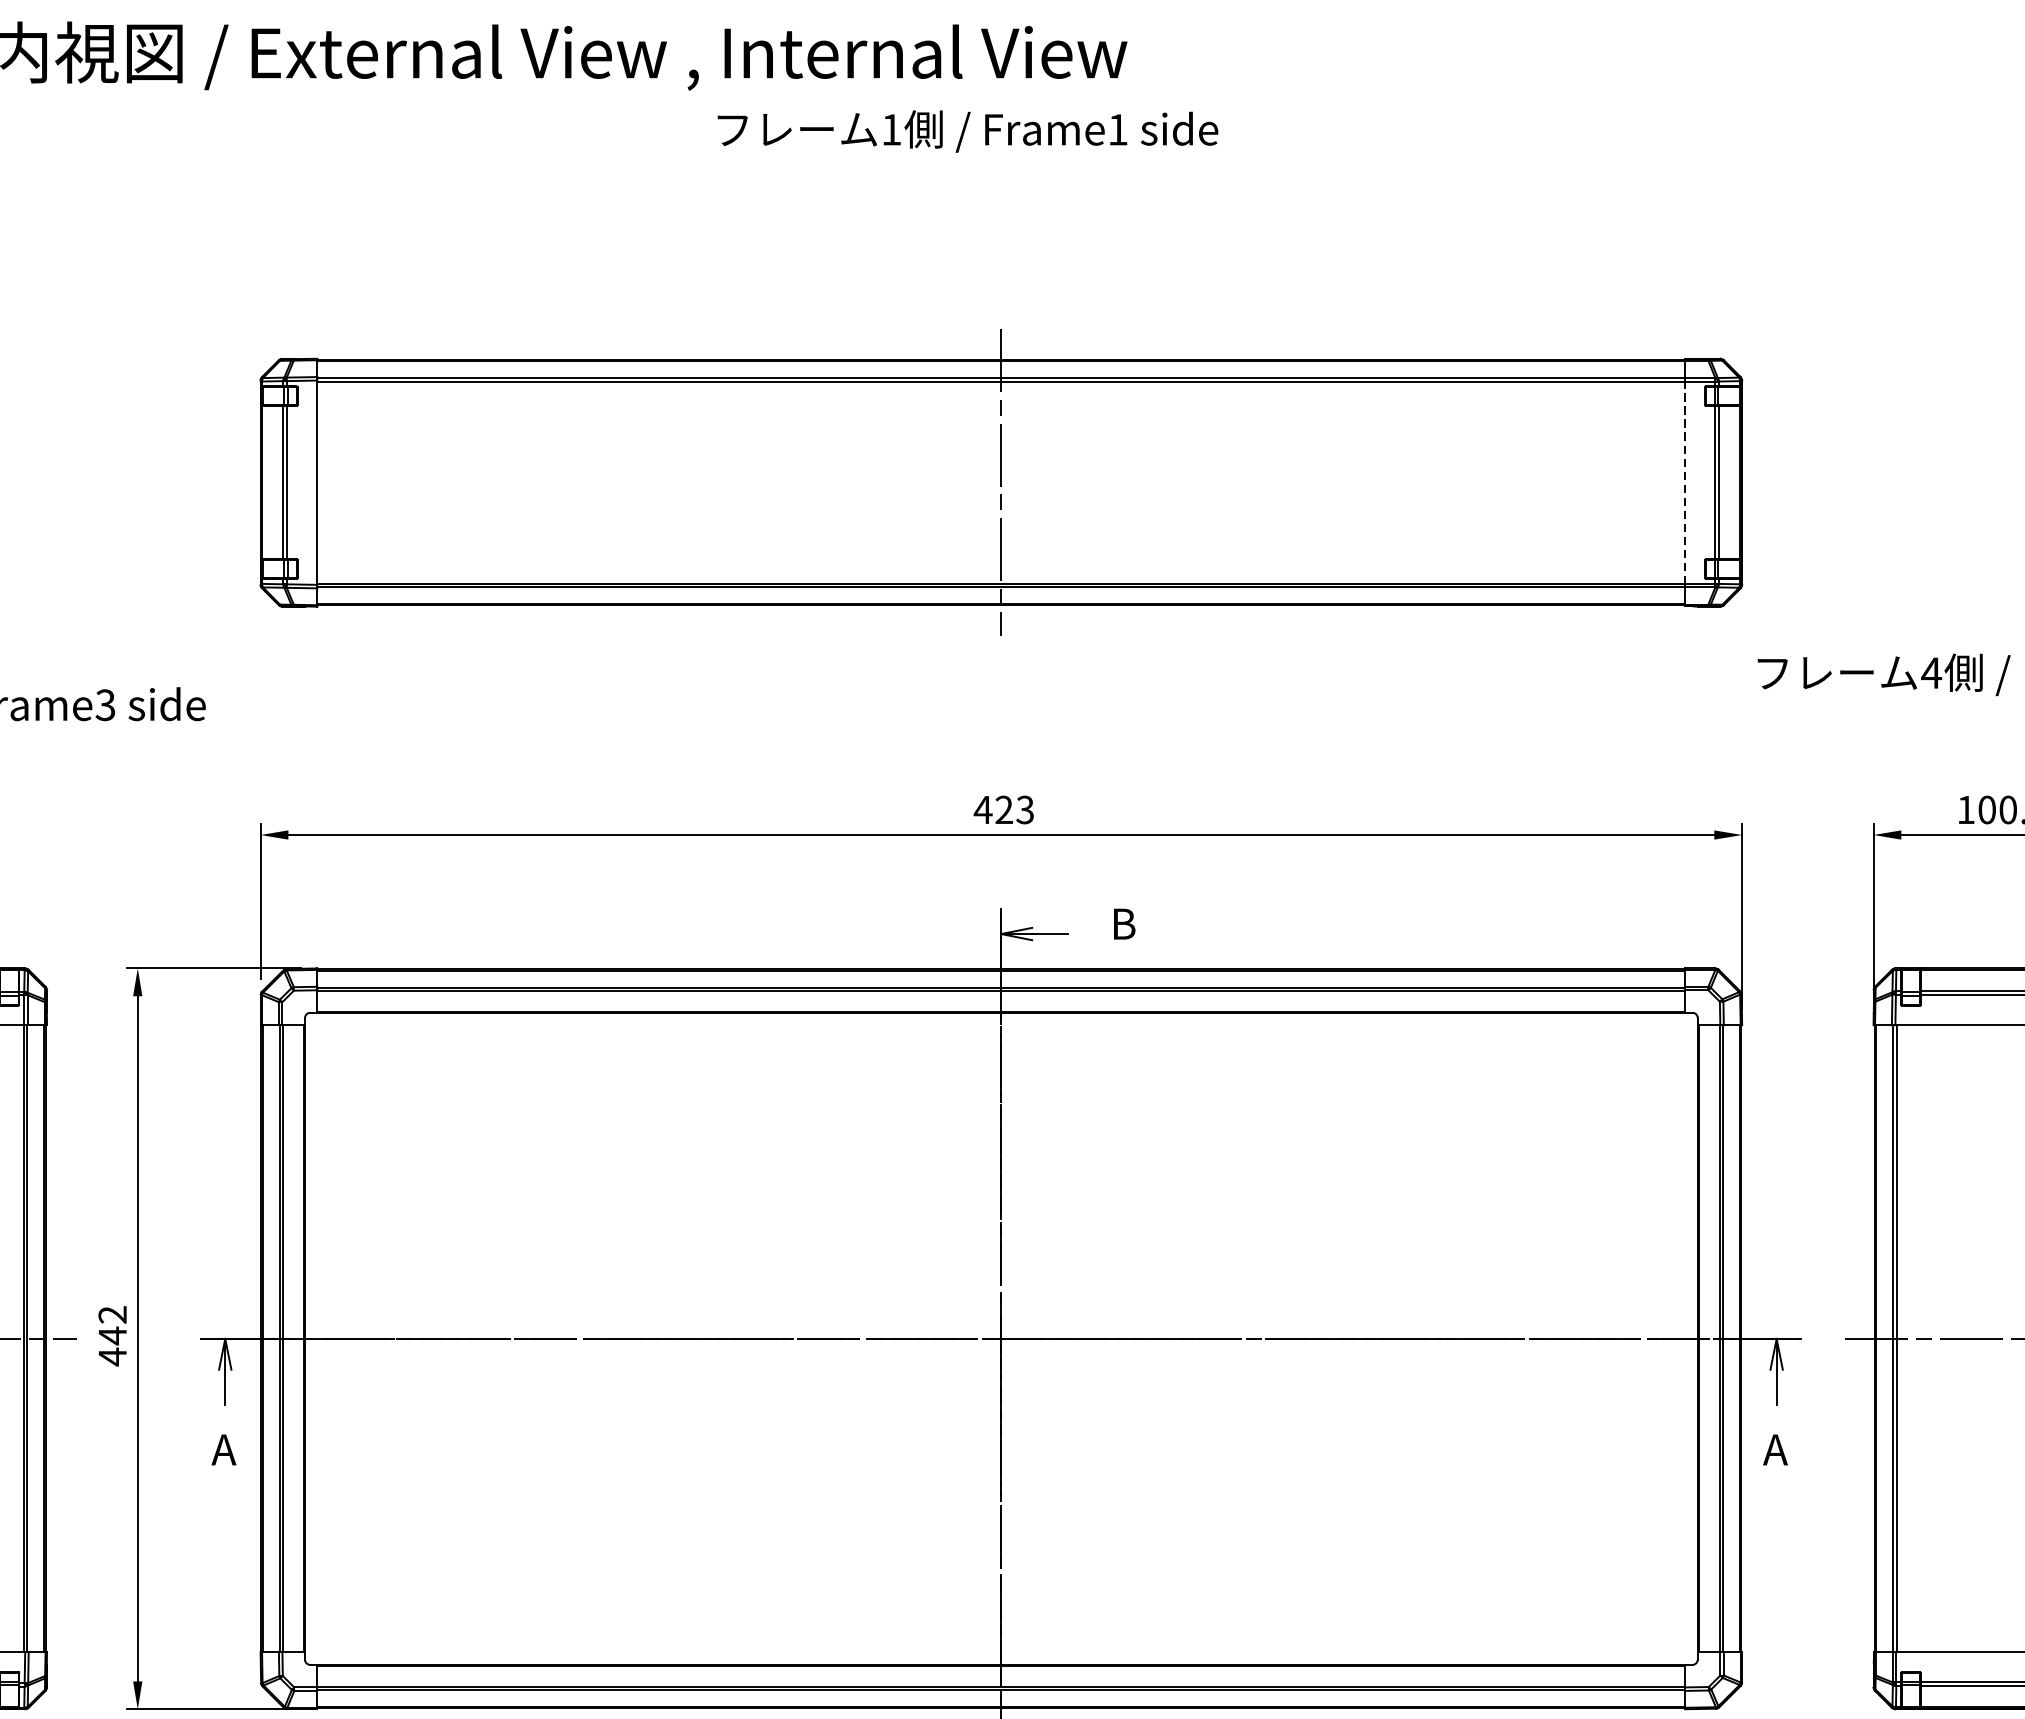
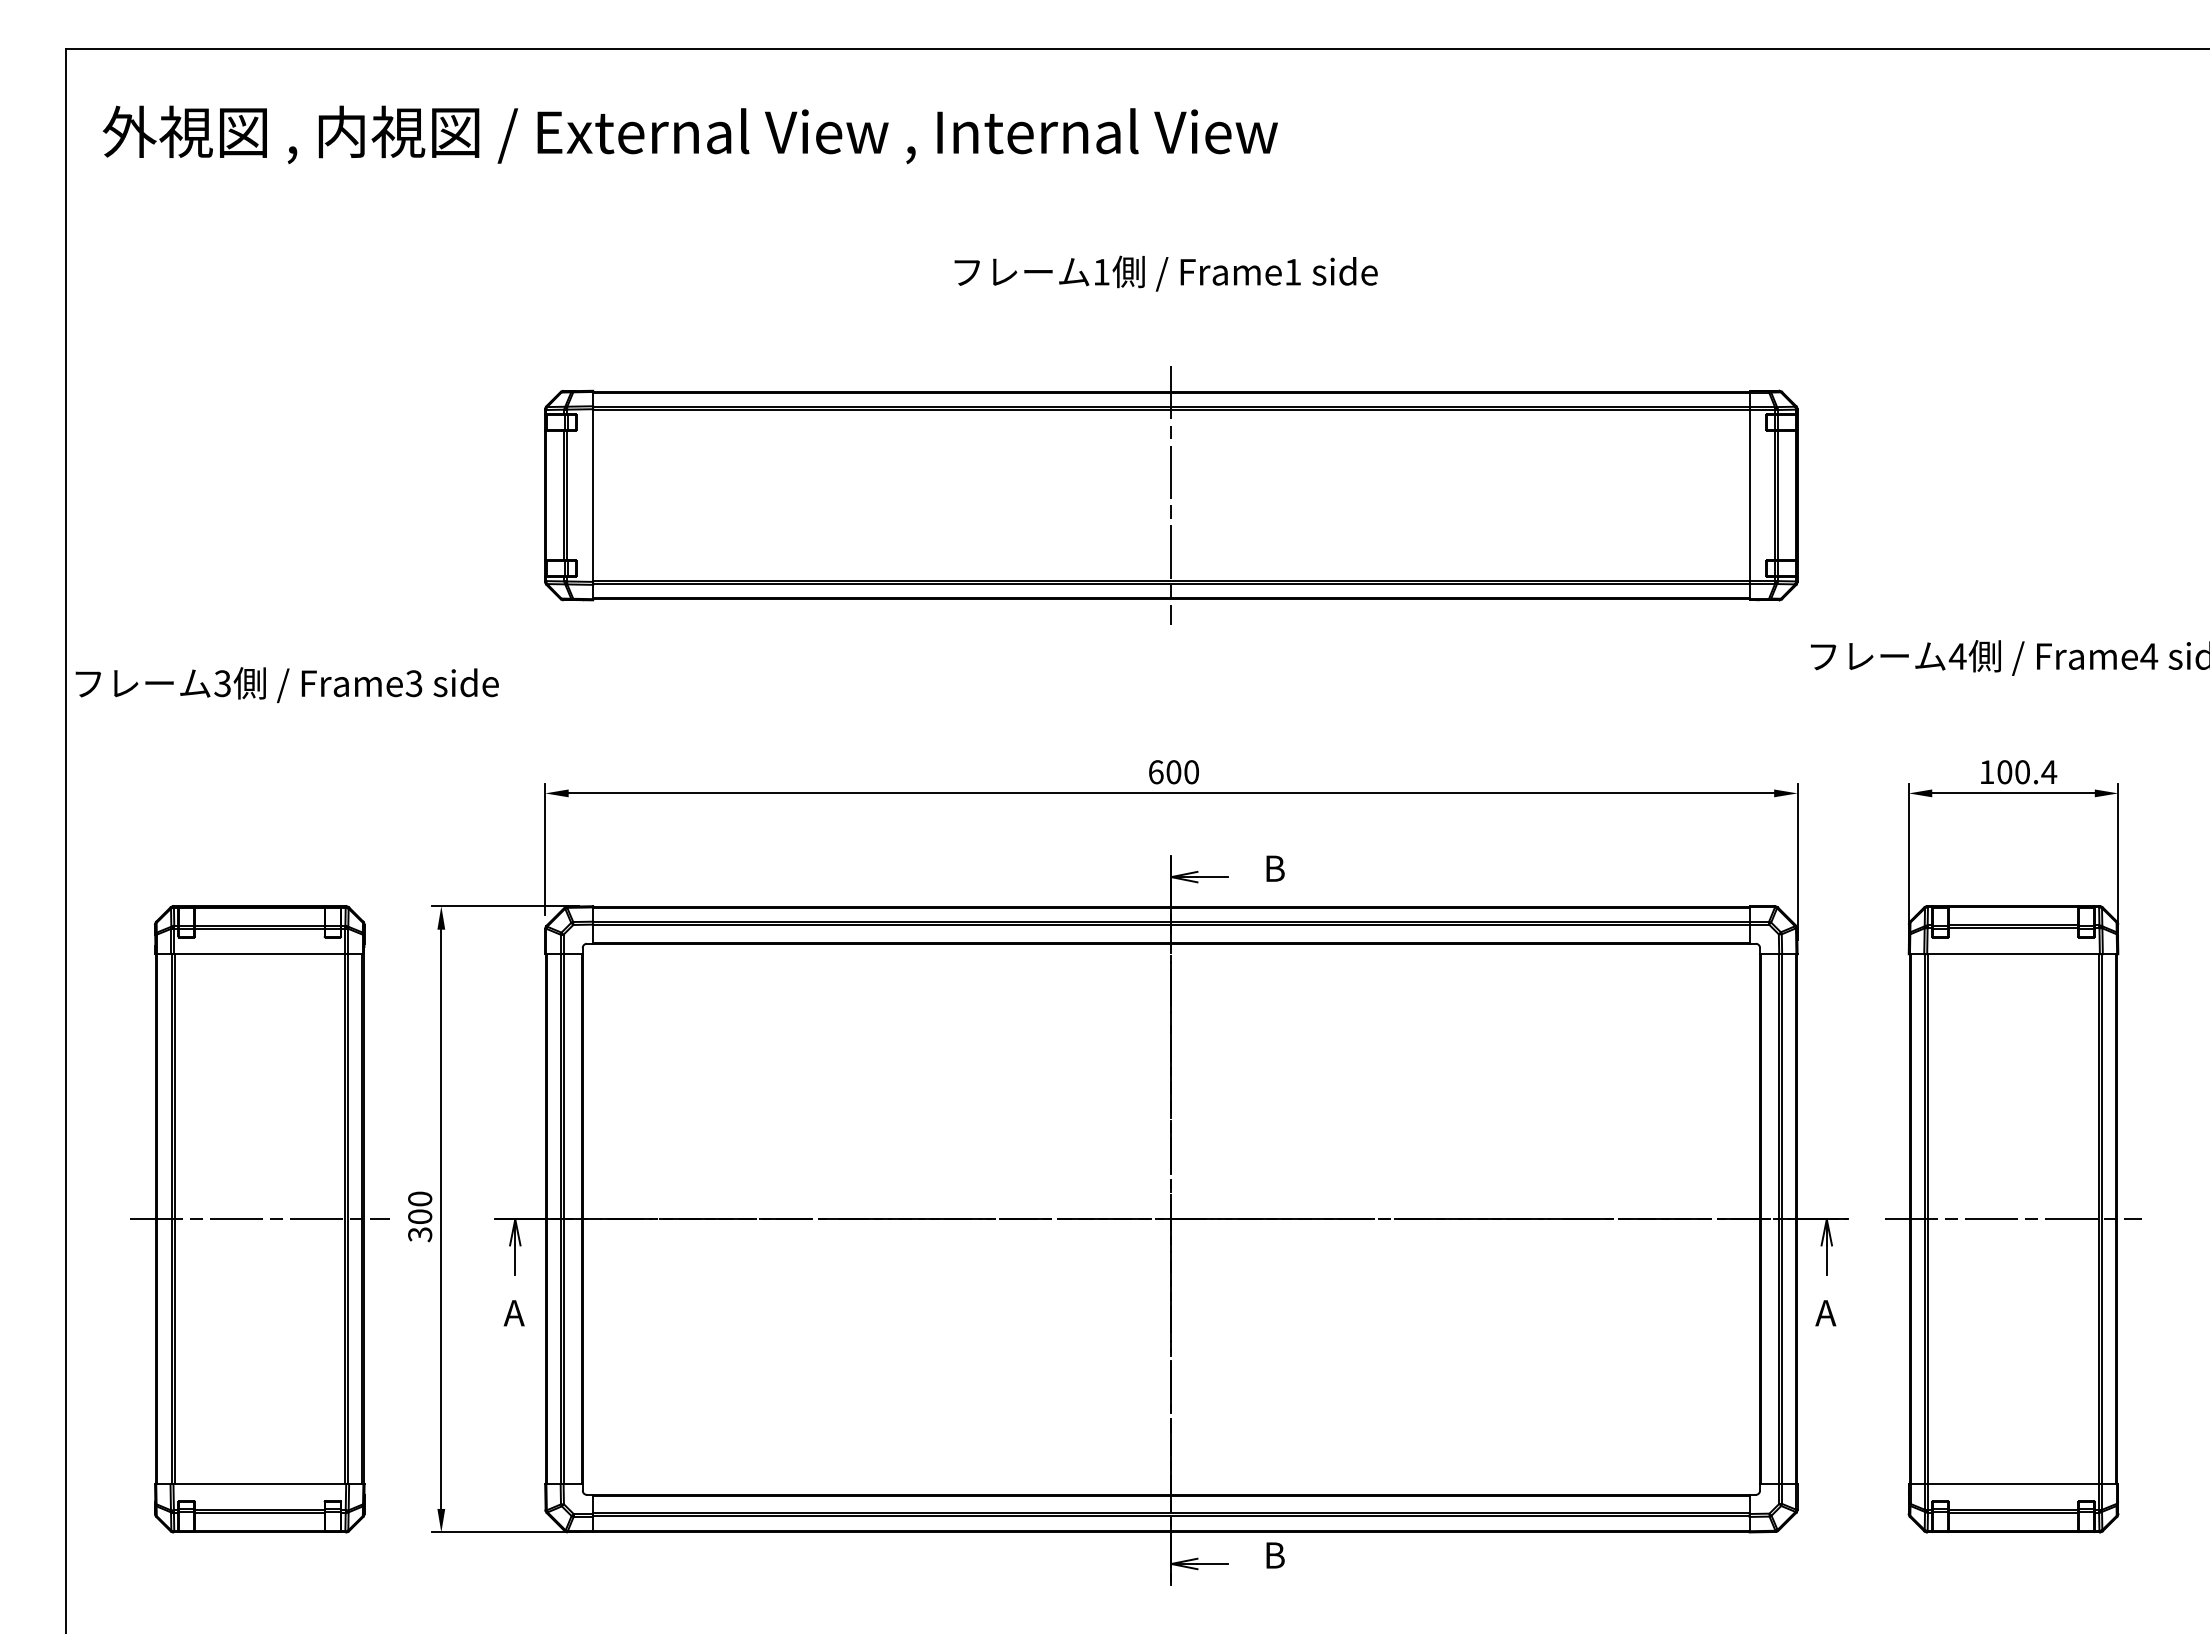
text: (967, 131) -> (1165, 273), moved
line: (1685, 482) -> (1749, 495), dashed -> solid
text: (1003, 810) -> (1173, 772), 423 -> 600
text: (113, 1335) -> (420, 1216), 442 -> 300

